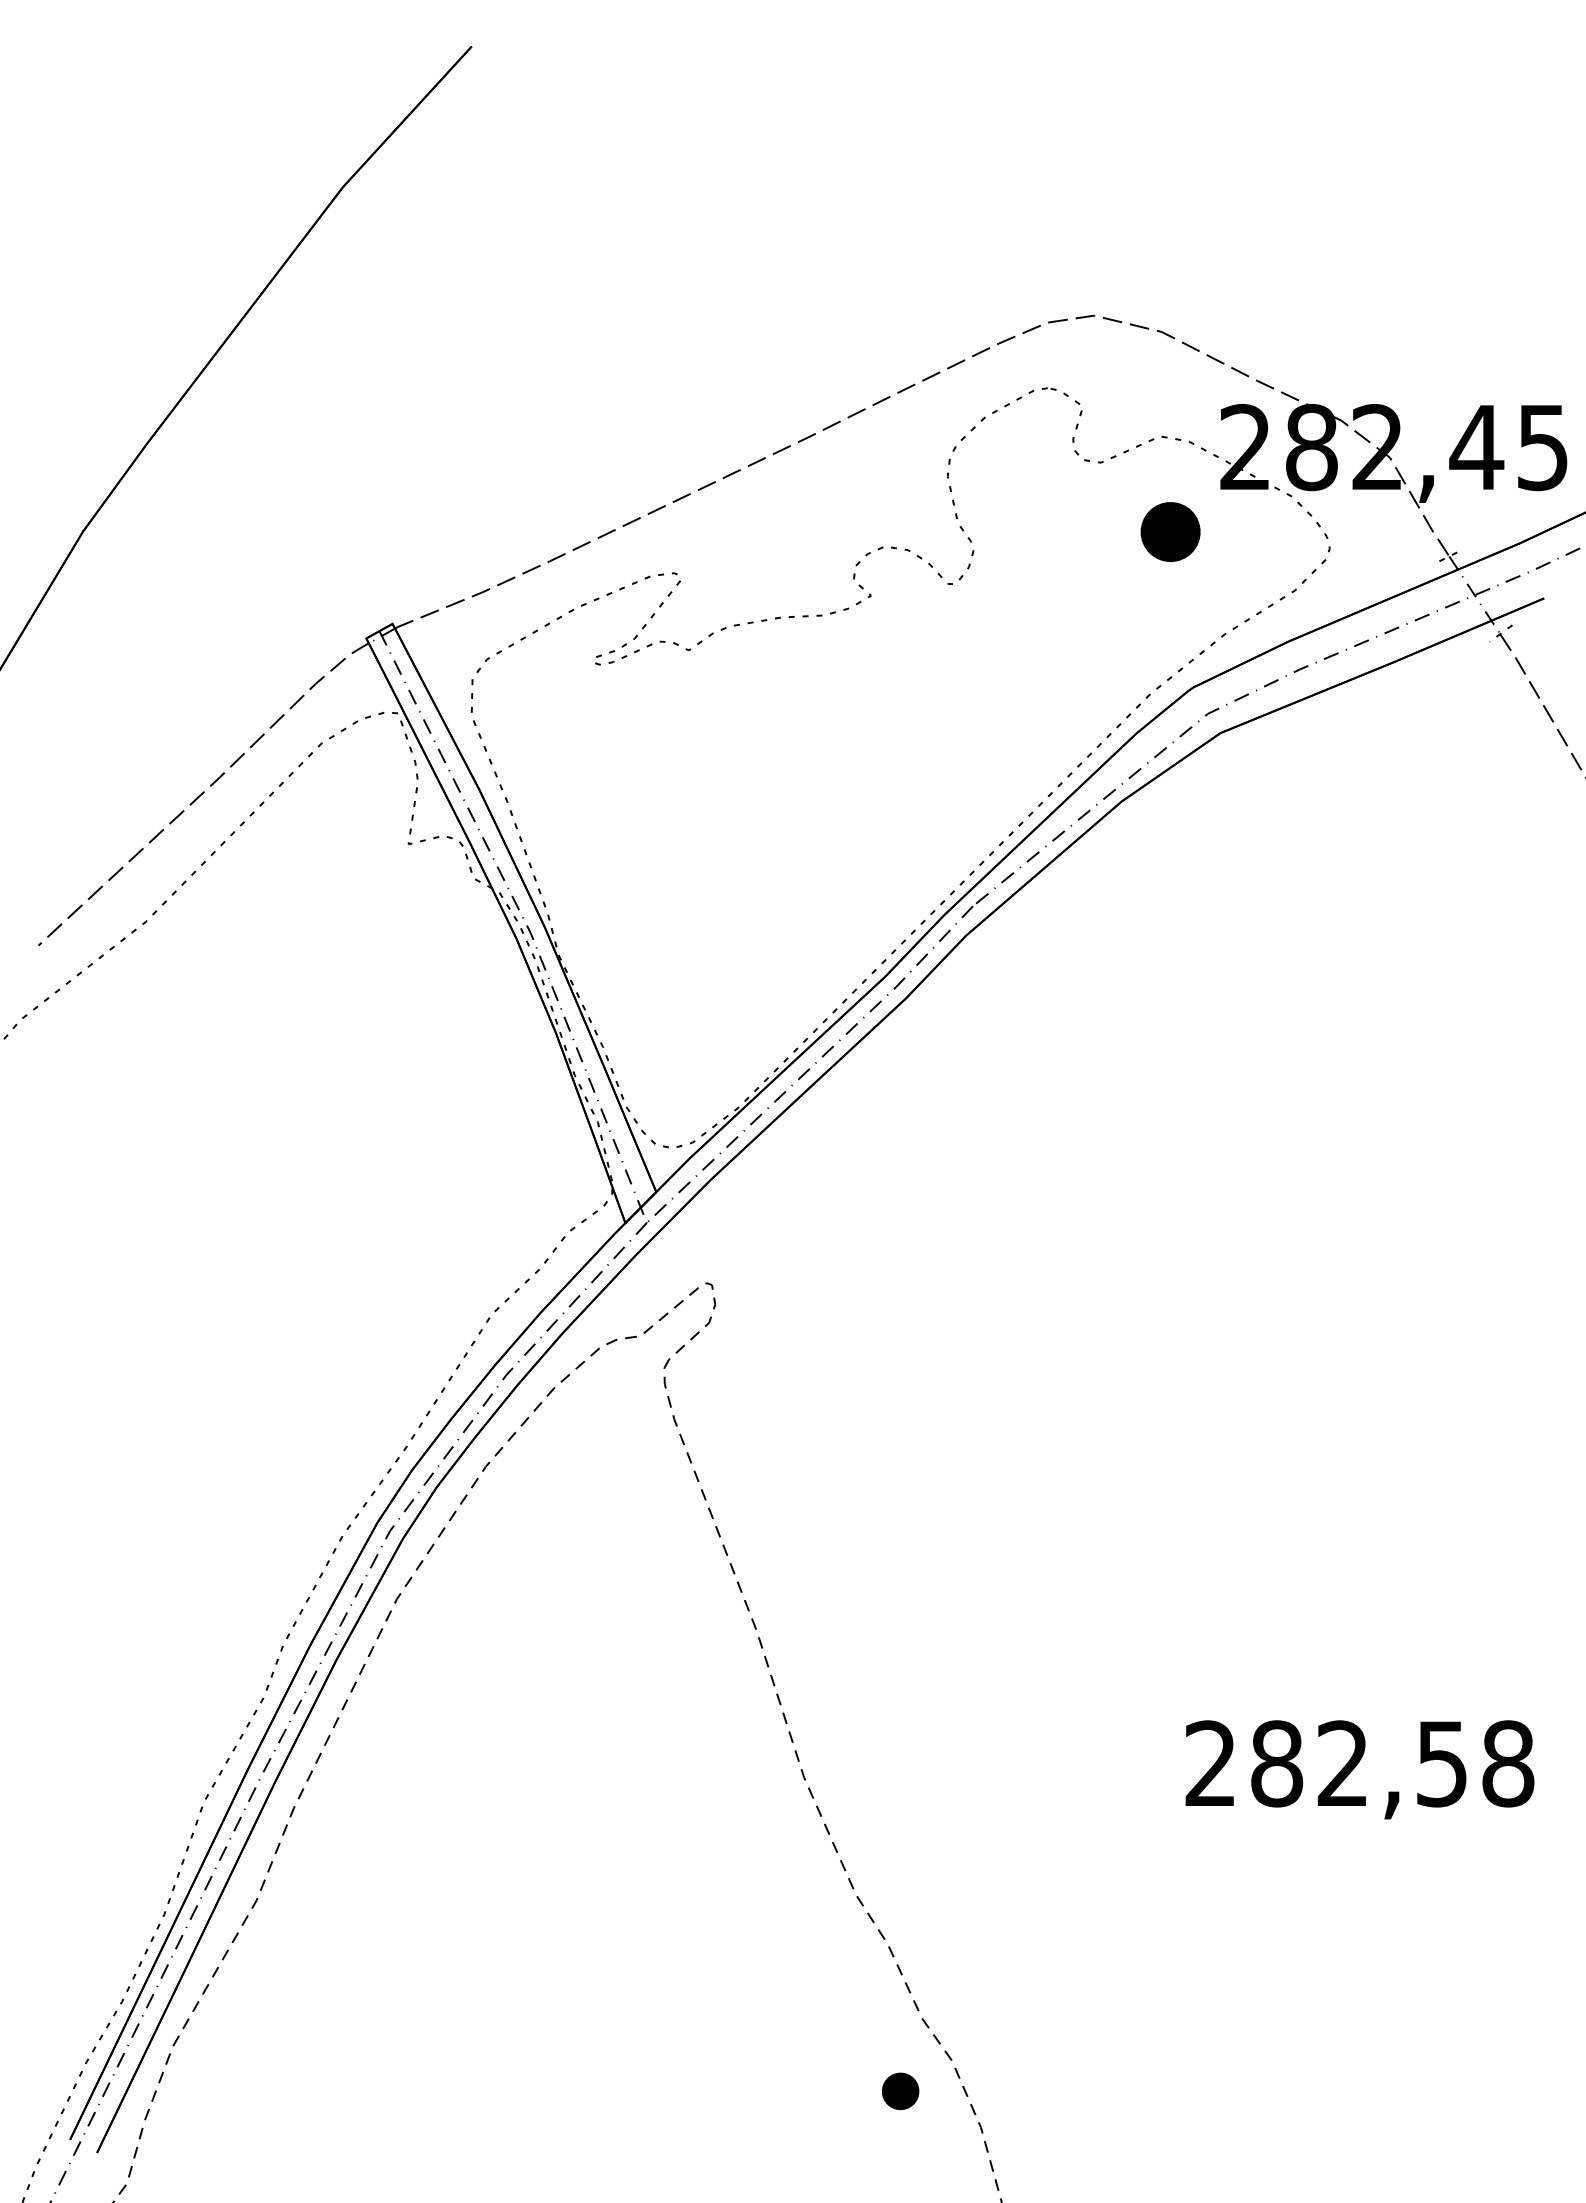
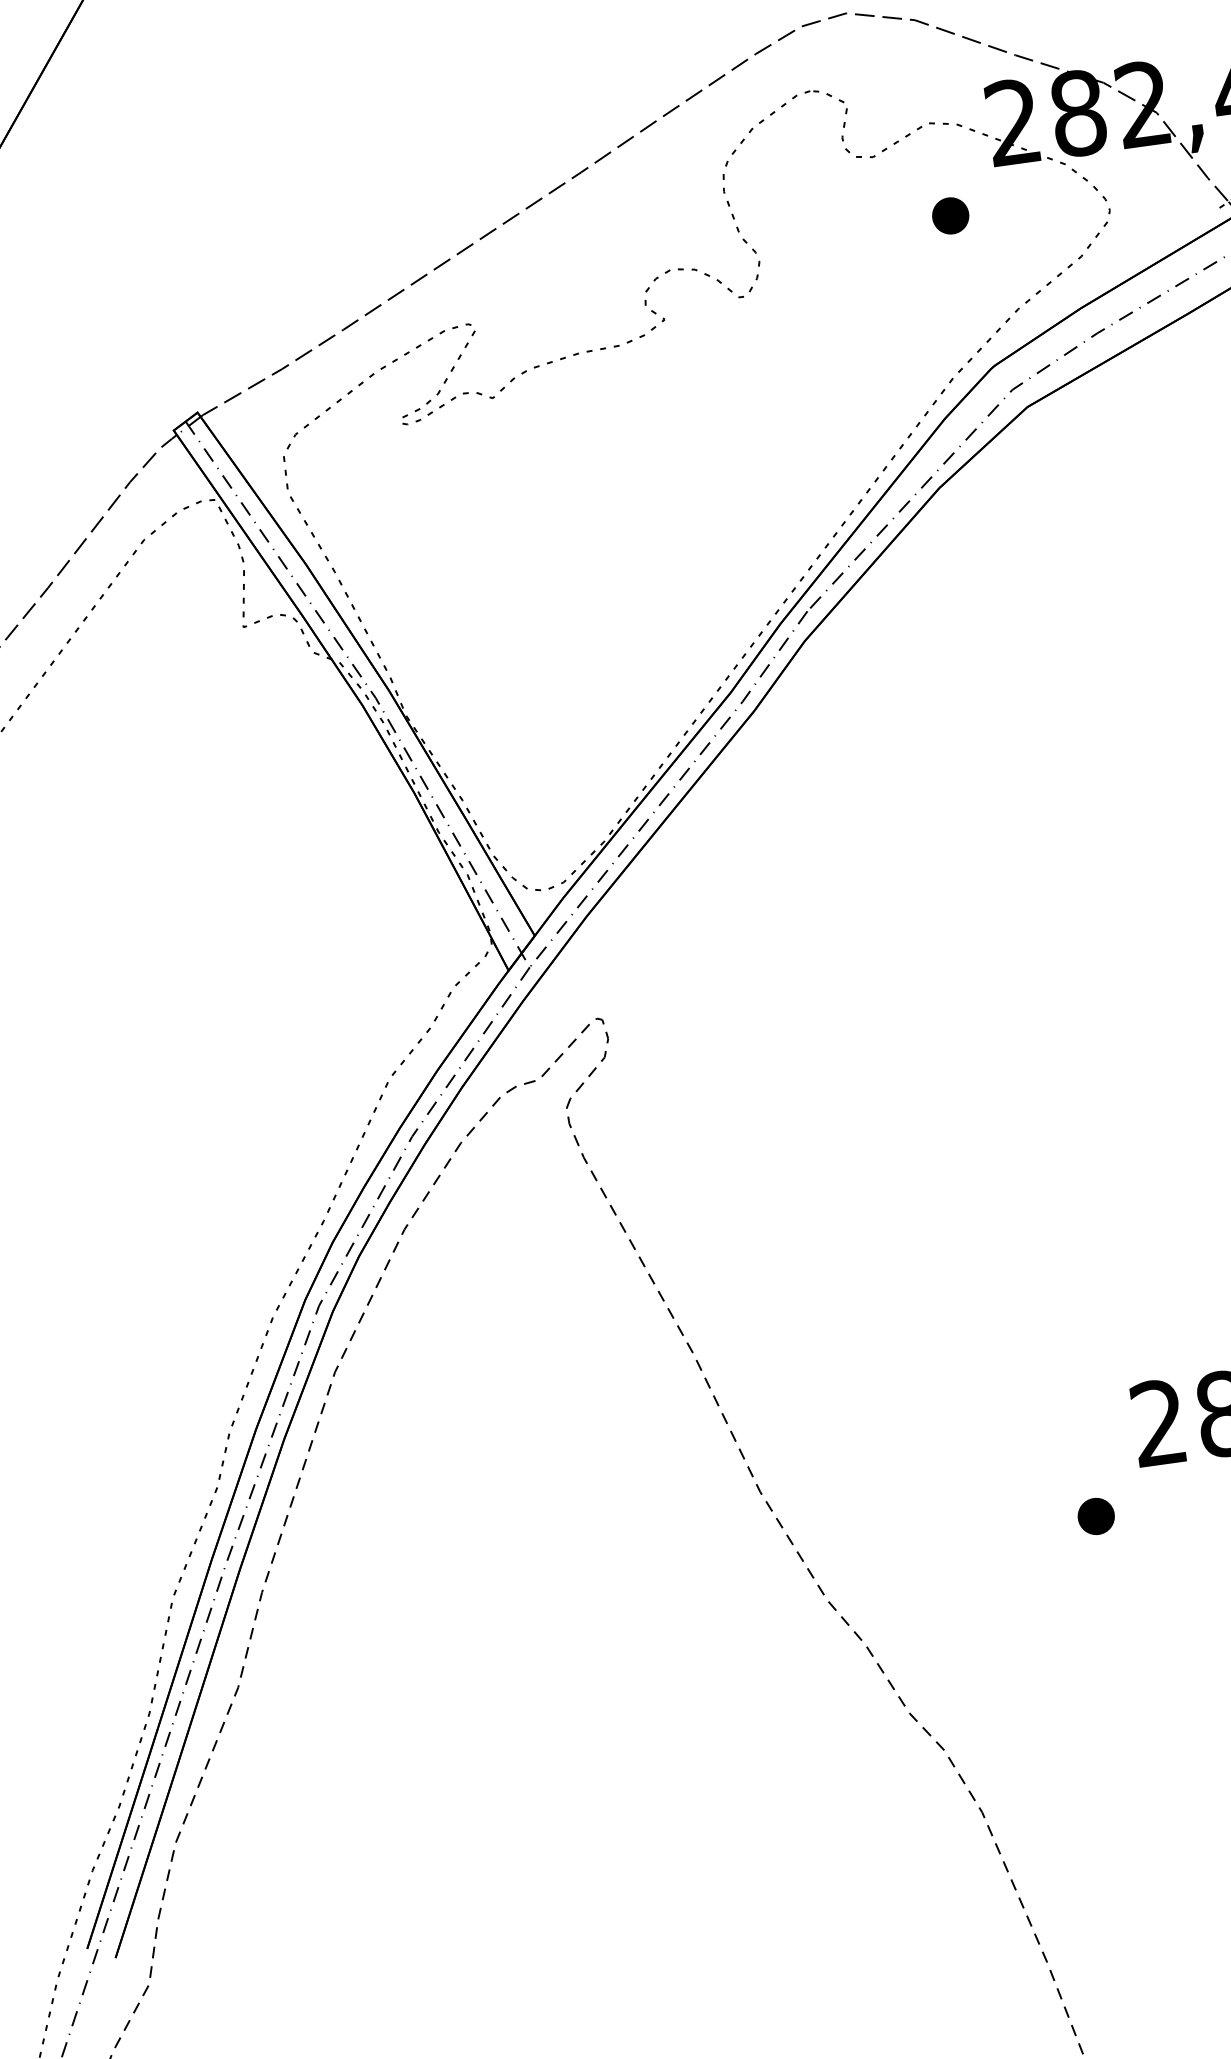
part: (1169, 531) -> (949, 215), size x0.62
part: (900, 2090) -> (1096, 1515), moved

